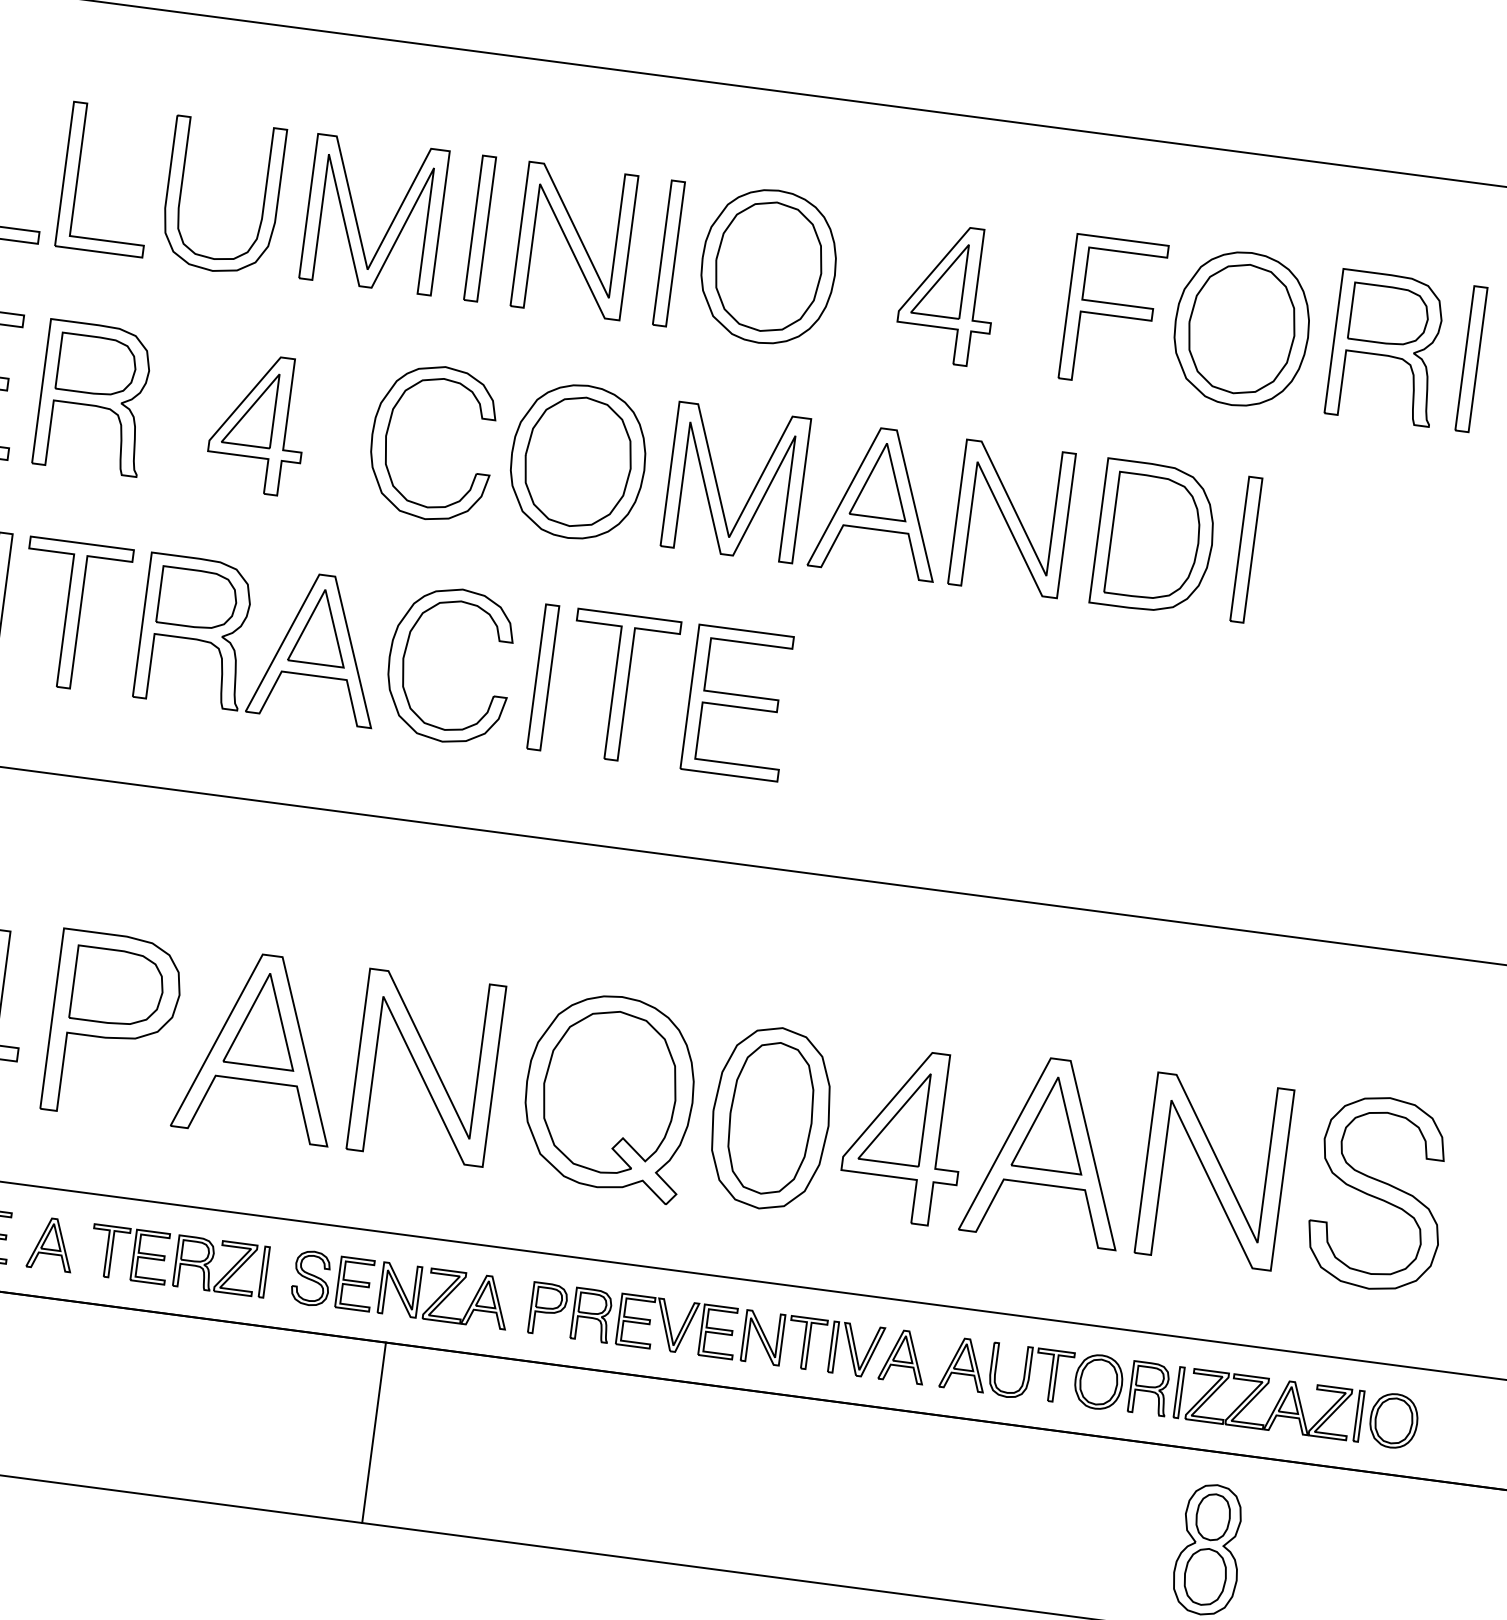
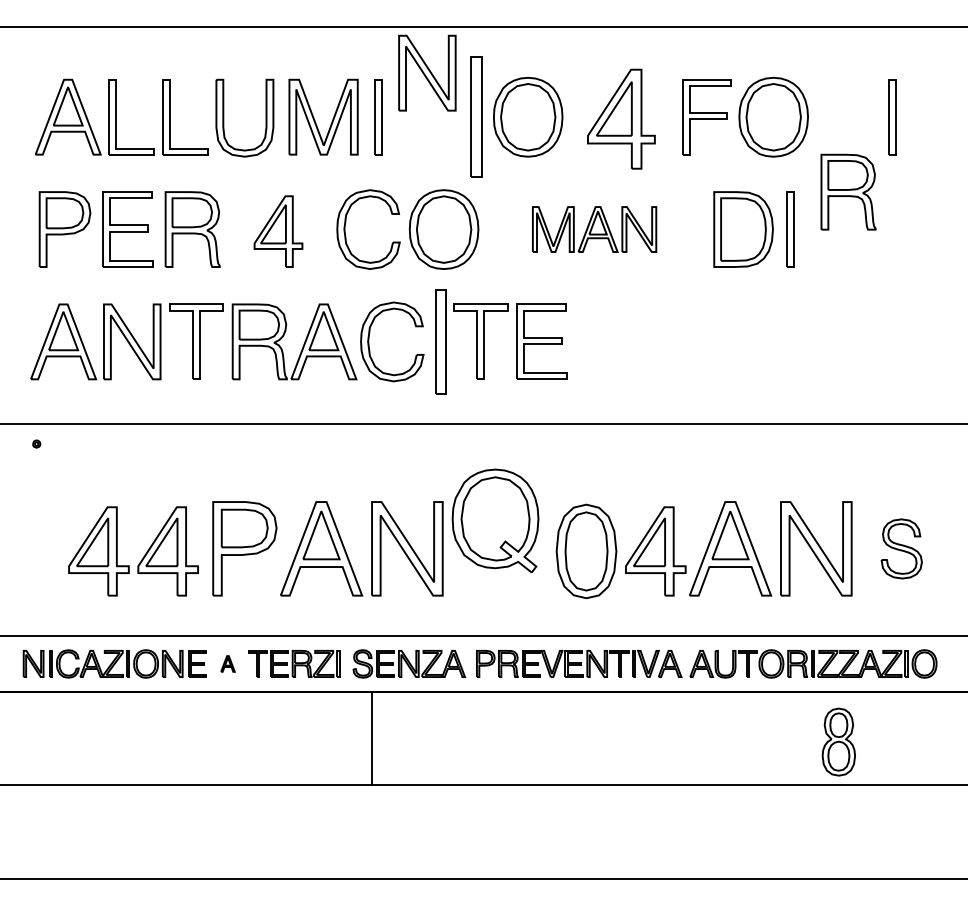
part: (574, 239) -> (427, 72), moved
part: (669, 254) -> (476, 117), size x1.6
part: (947, 294) -> (621, 119), size x1.4
part: (1386, 346) -> (848, 191), moved
part: (868, 499) -> (594, 229), size x0.6
part: (542, 676) -> (440, 341), size x1.4
part: (609, 1095) -> (495, 520), moved
part: (1378, 1192) -> (901, 548), size x0.6
part: (50, 1243) -> (227, 663), size x0.6
line: (374, 1432) -> (372, 738), moved

